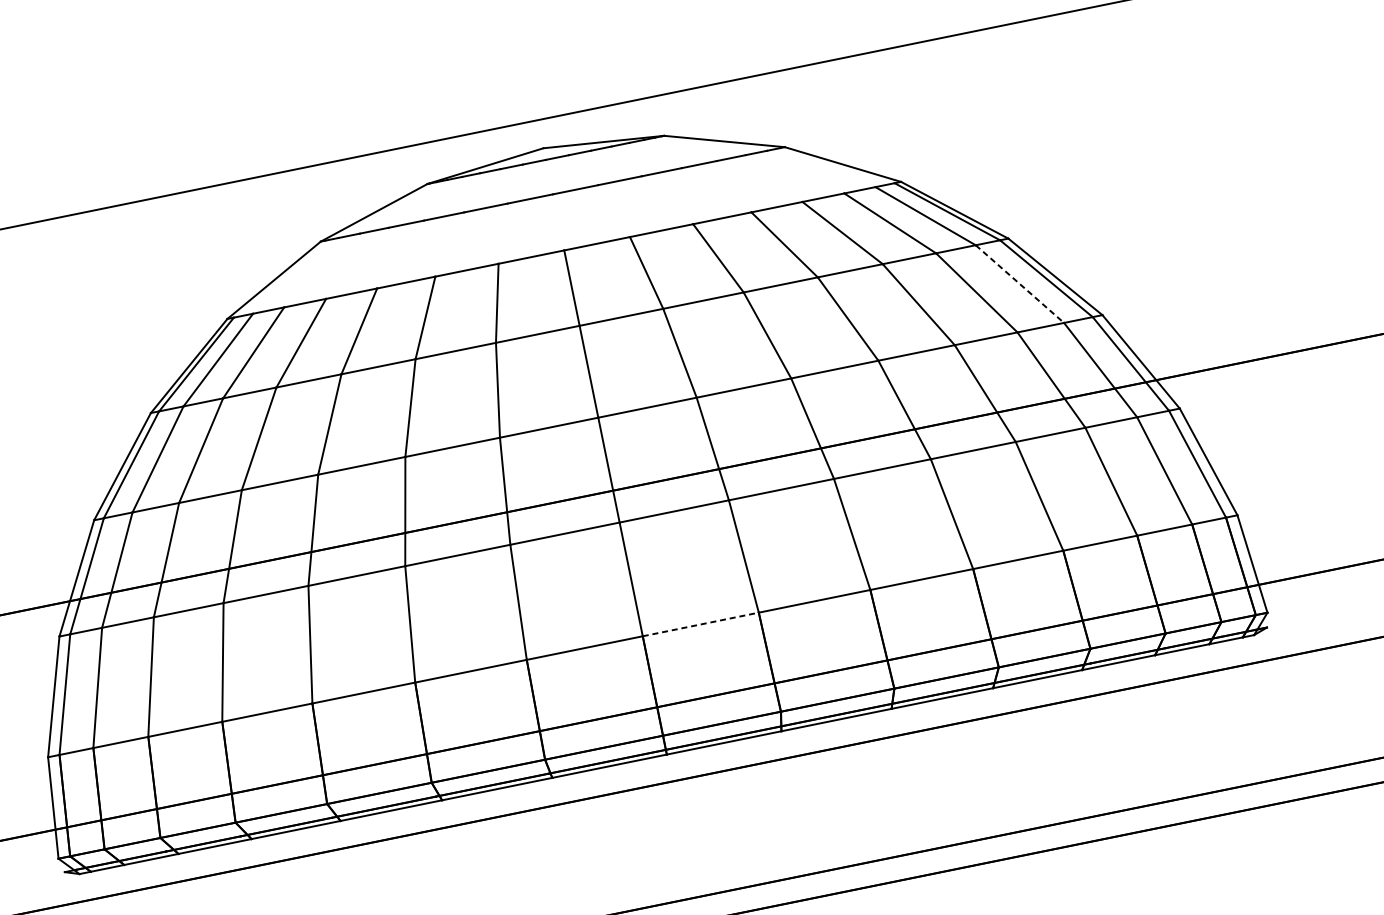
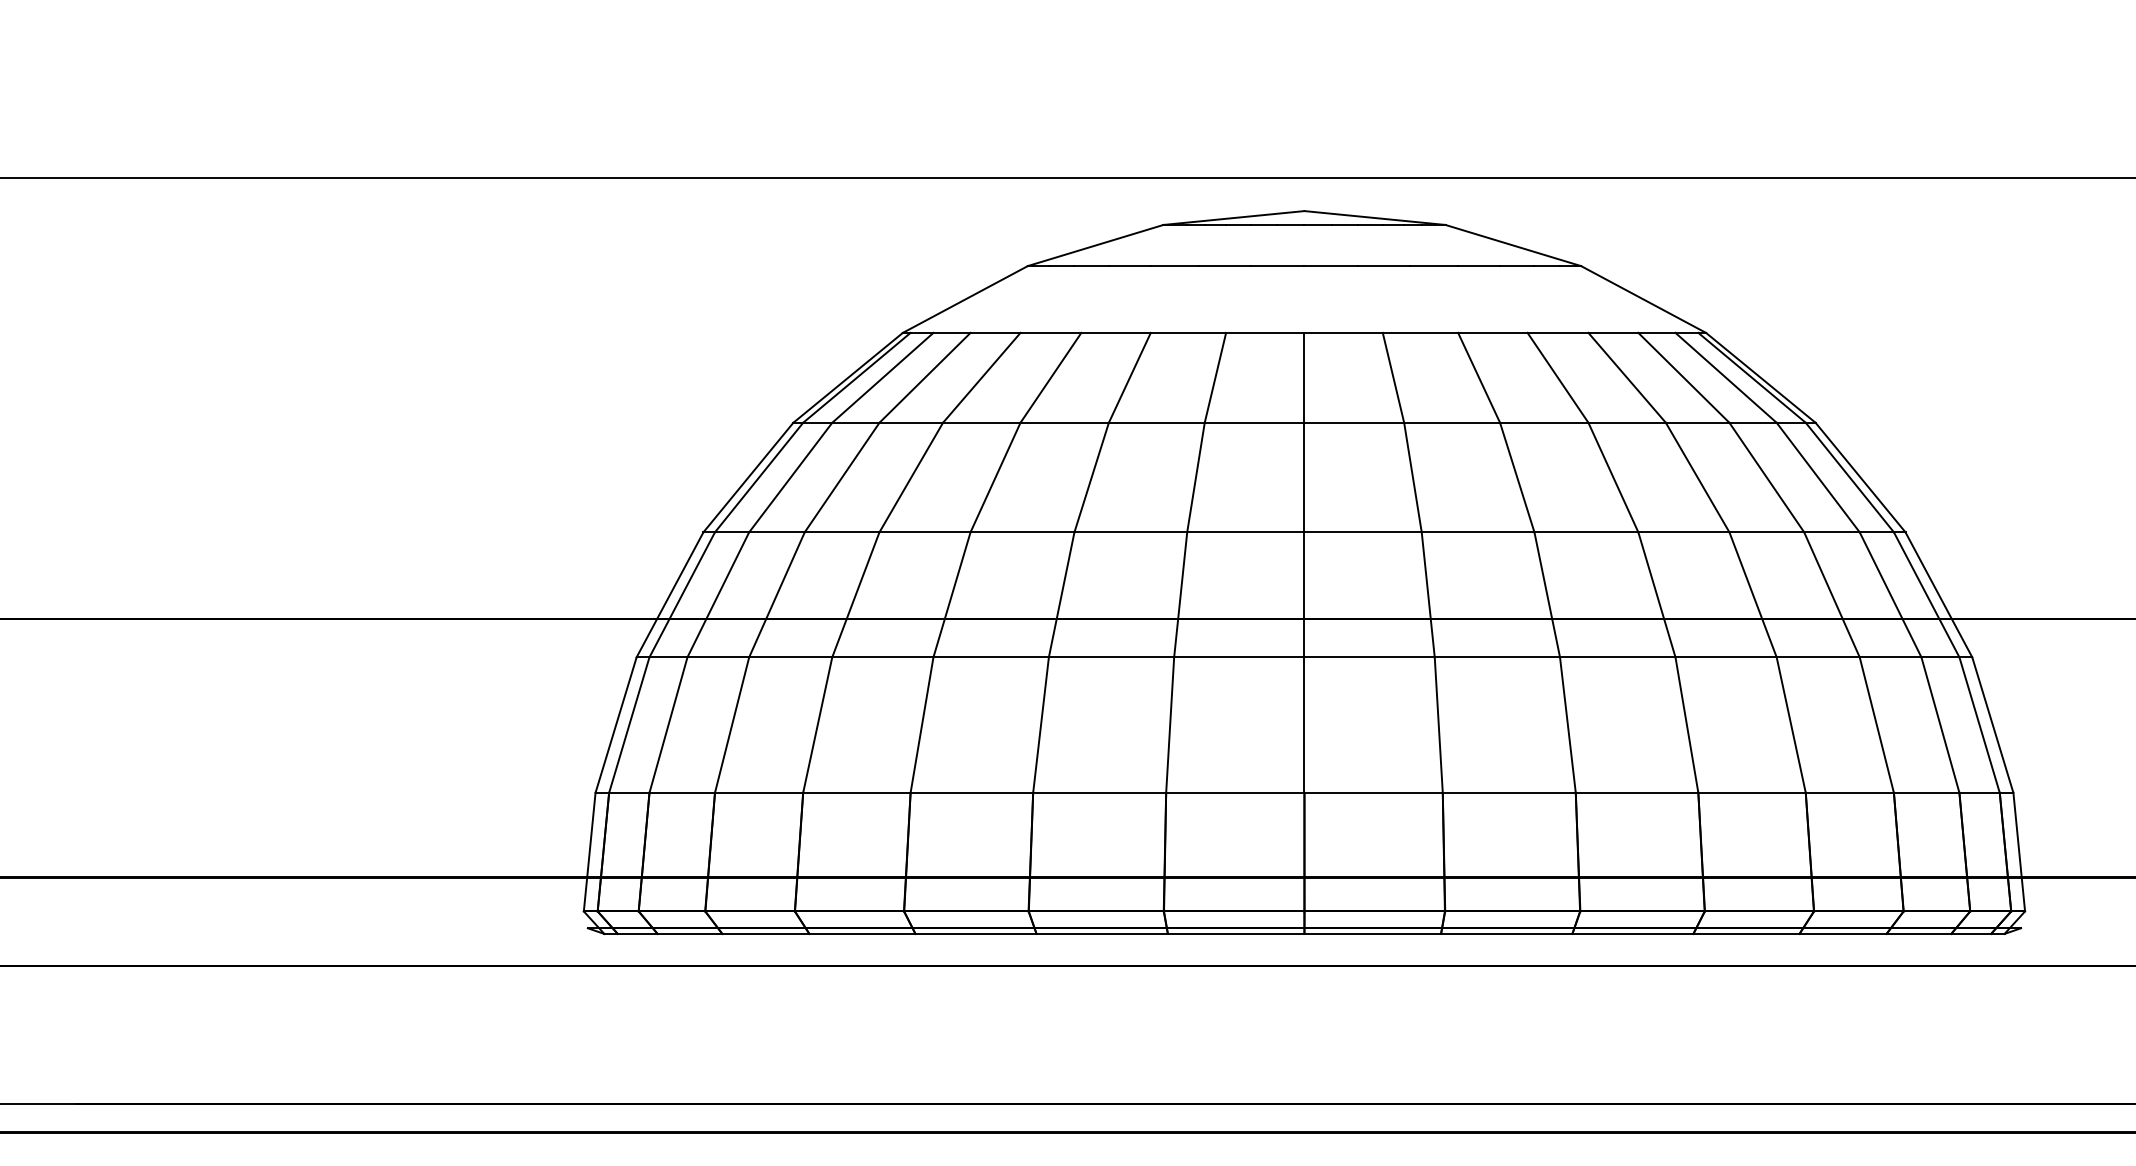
line: (1020, 284) -> (1818, 477), dashed -> solid
line: (701, 624) -> (1374, 792), dashed -> solid

